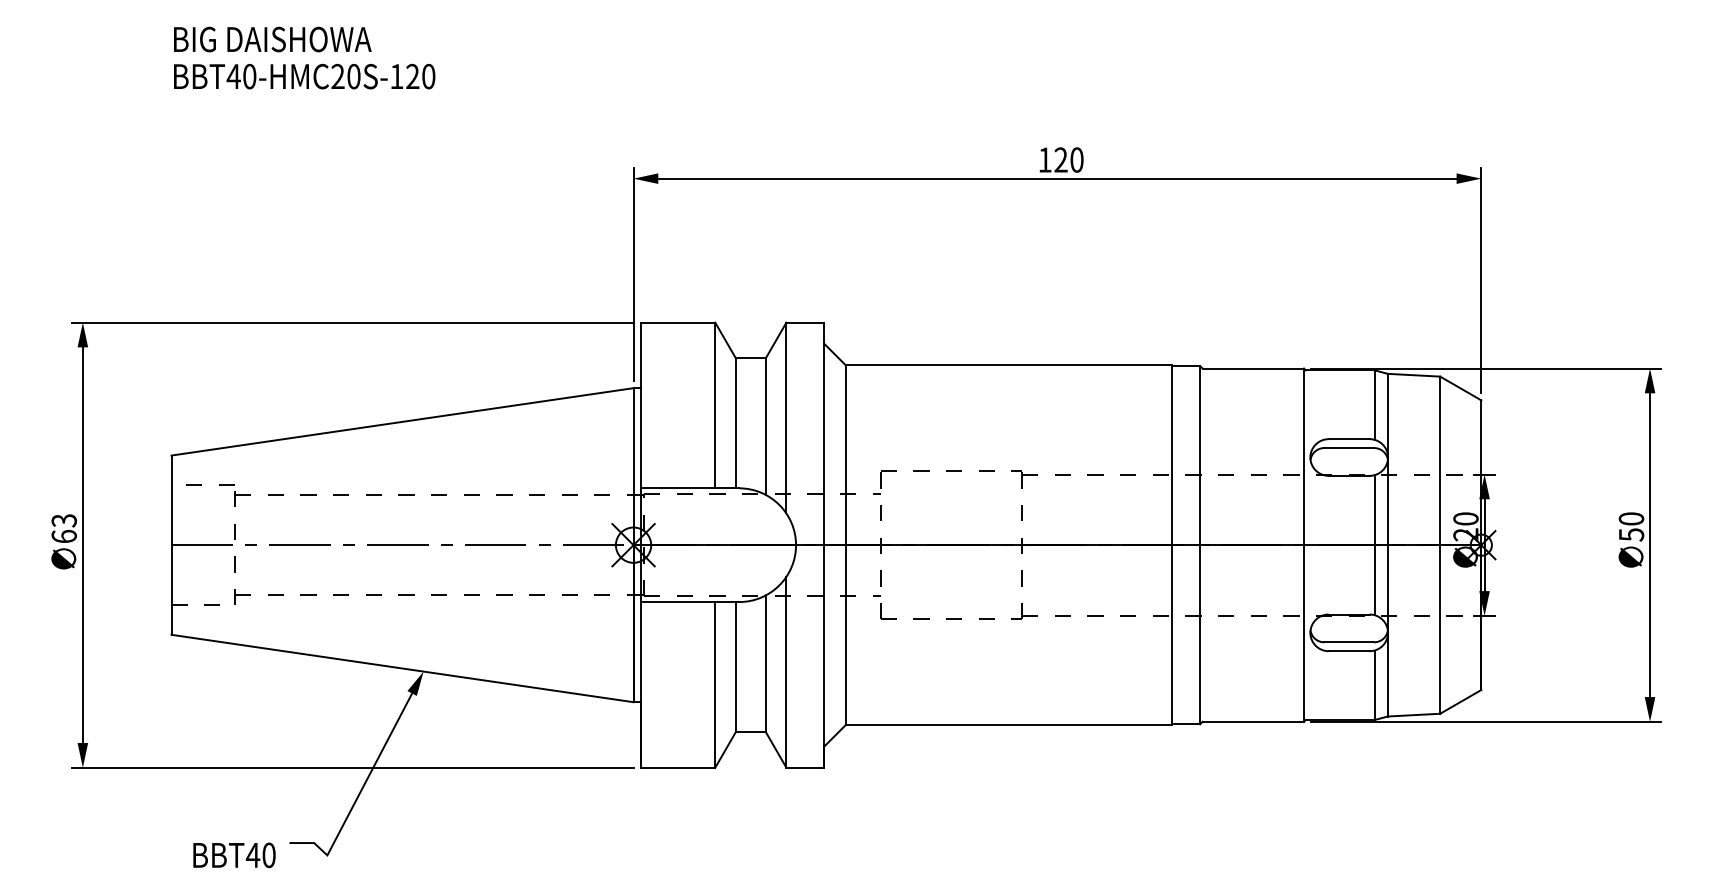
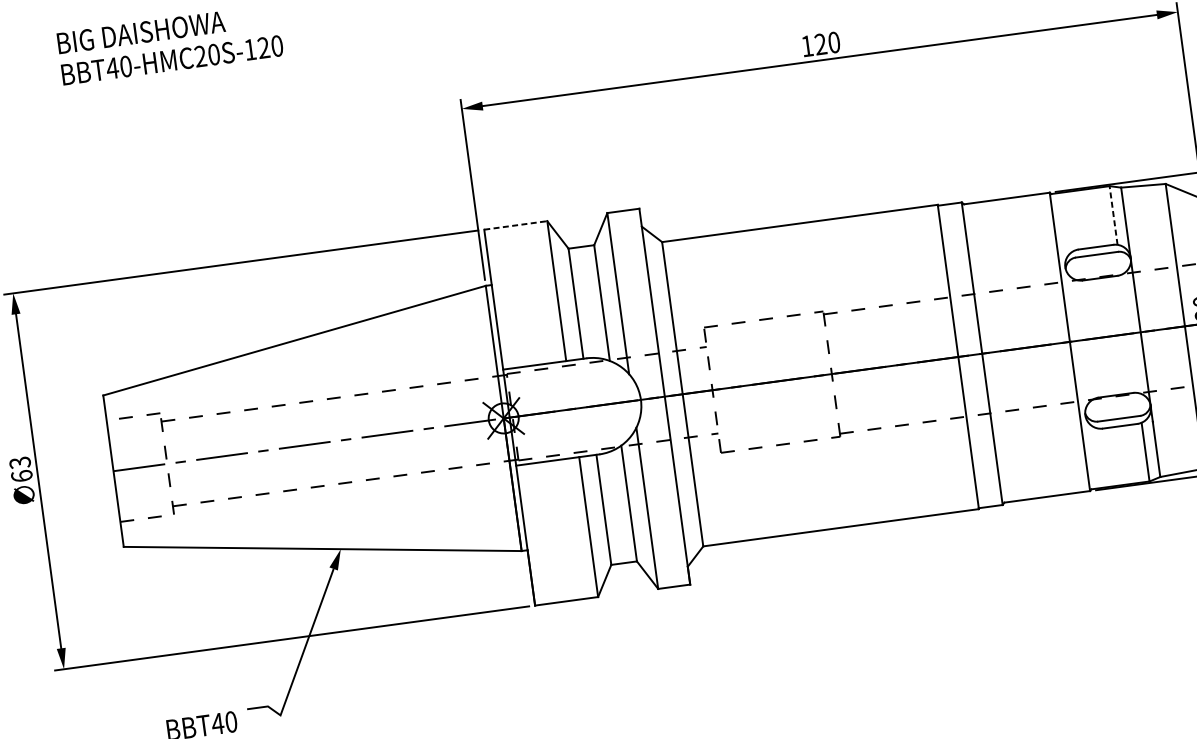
line: (678, 322) -> (516, 225), solid -> dashed
line: (1374, 405) -> (1113, 215), solid -> dashed
line: (1374, 545) -> (1129, 334), removed

